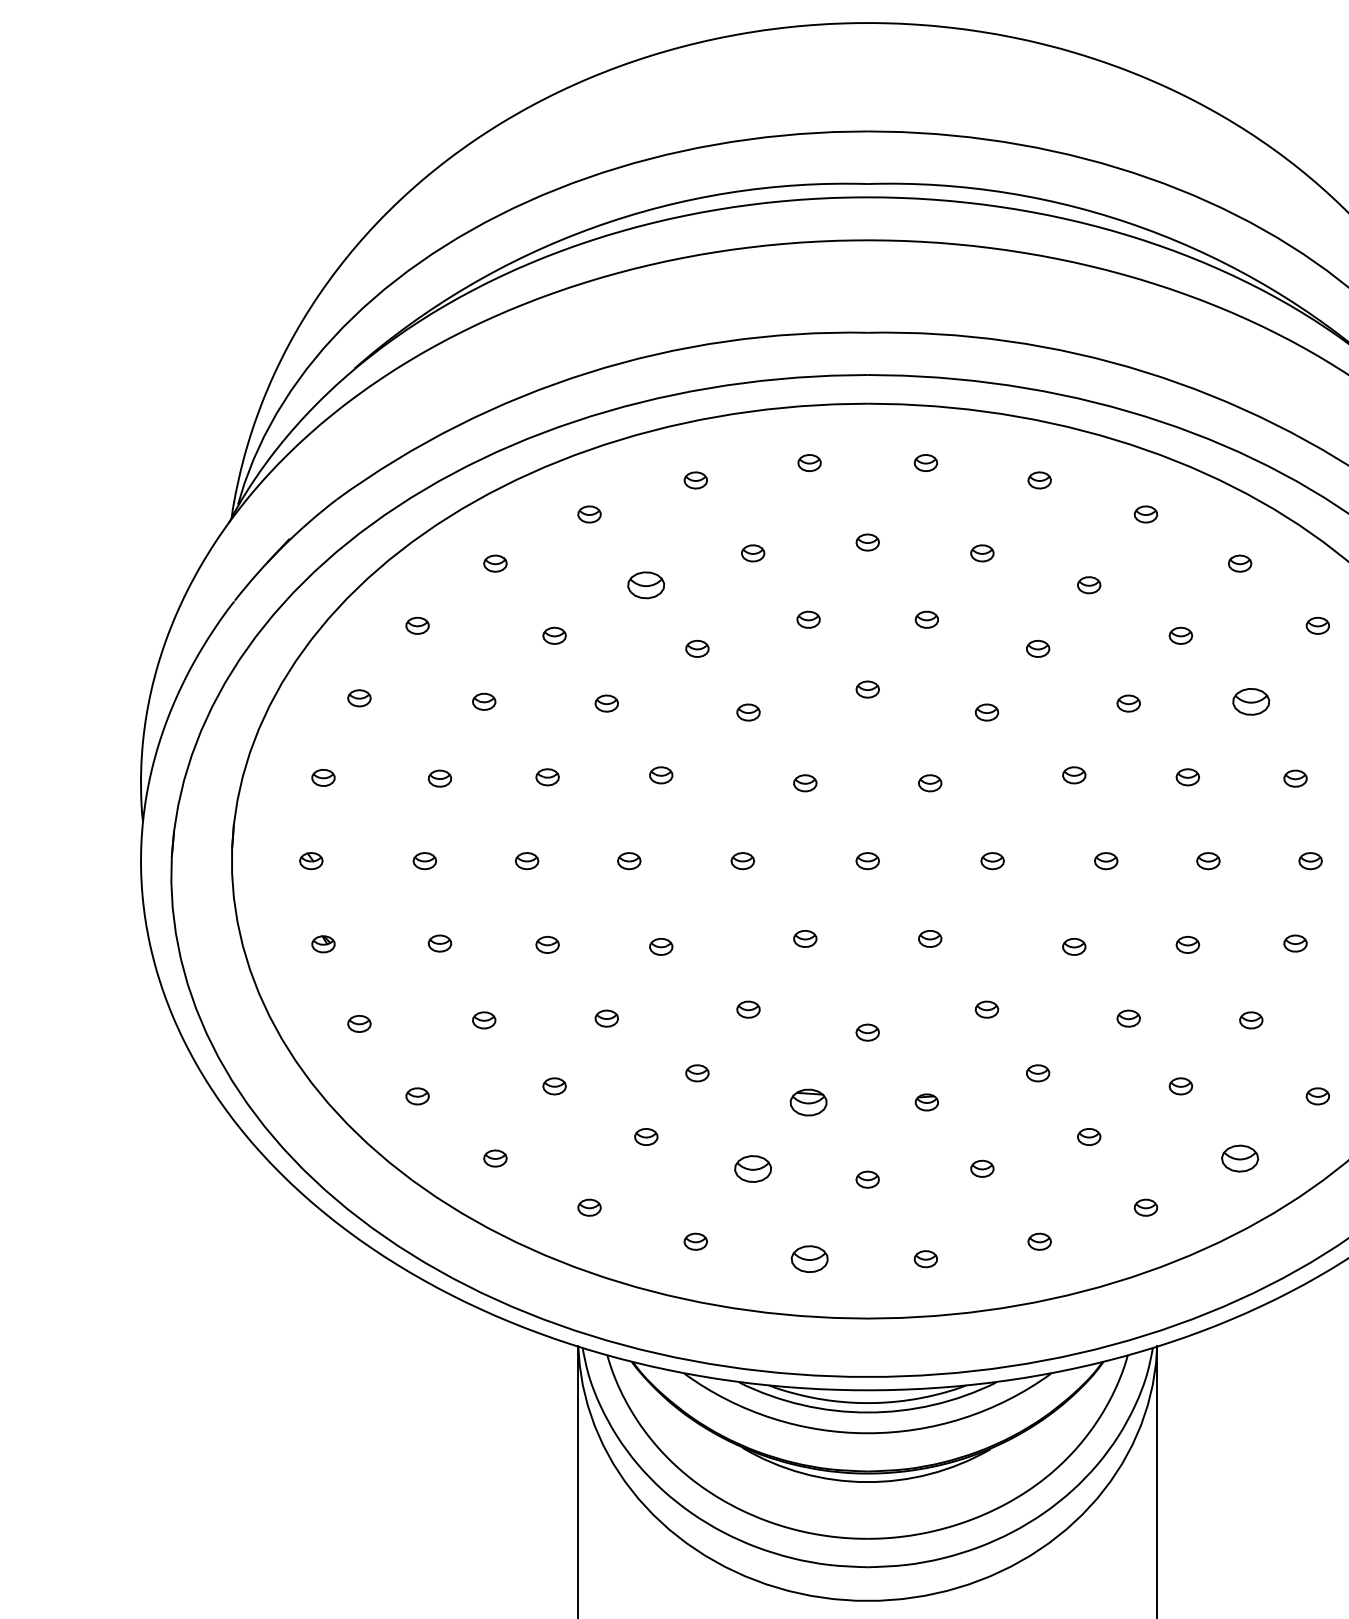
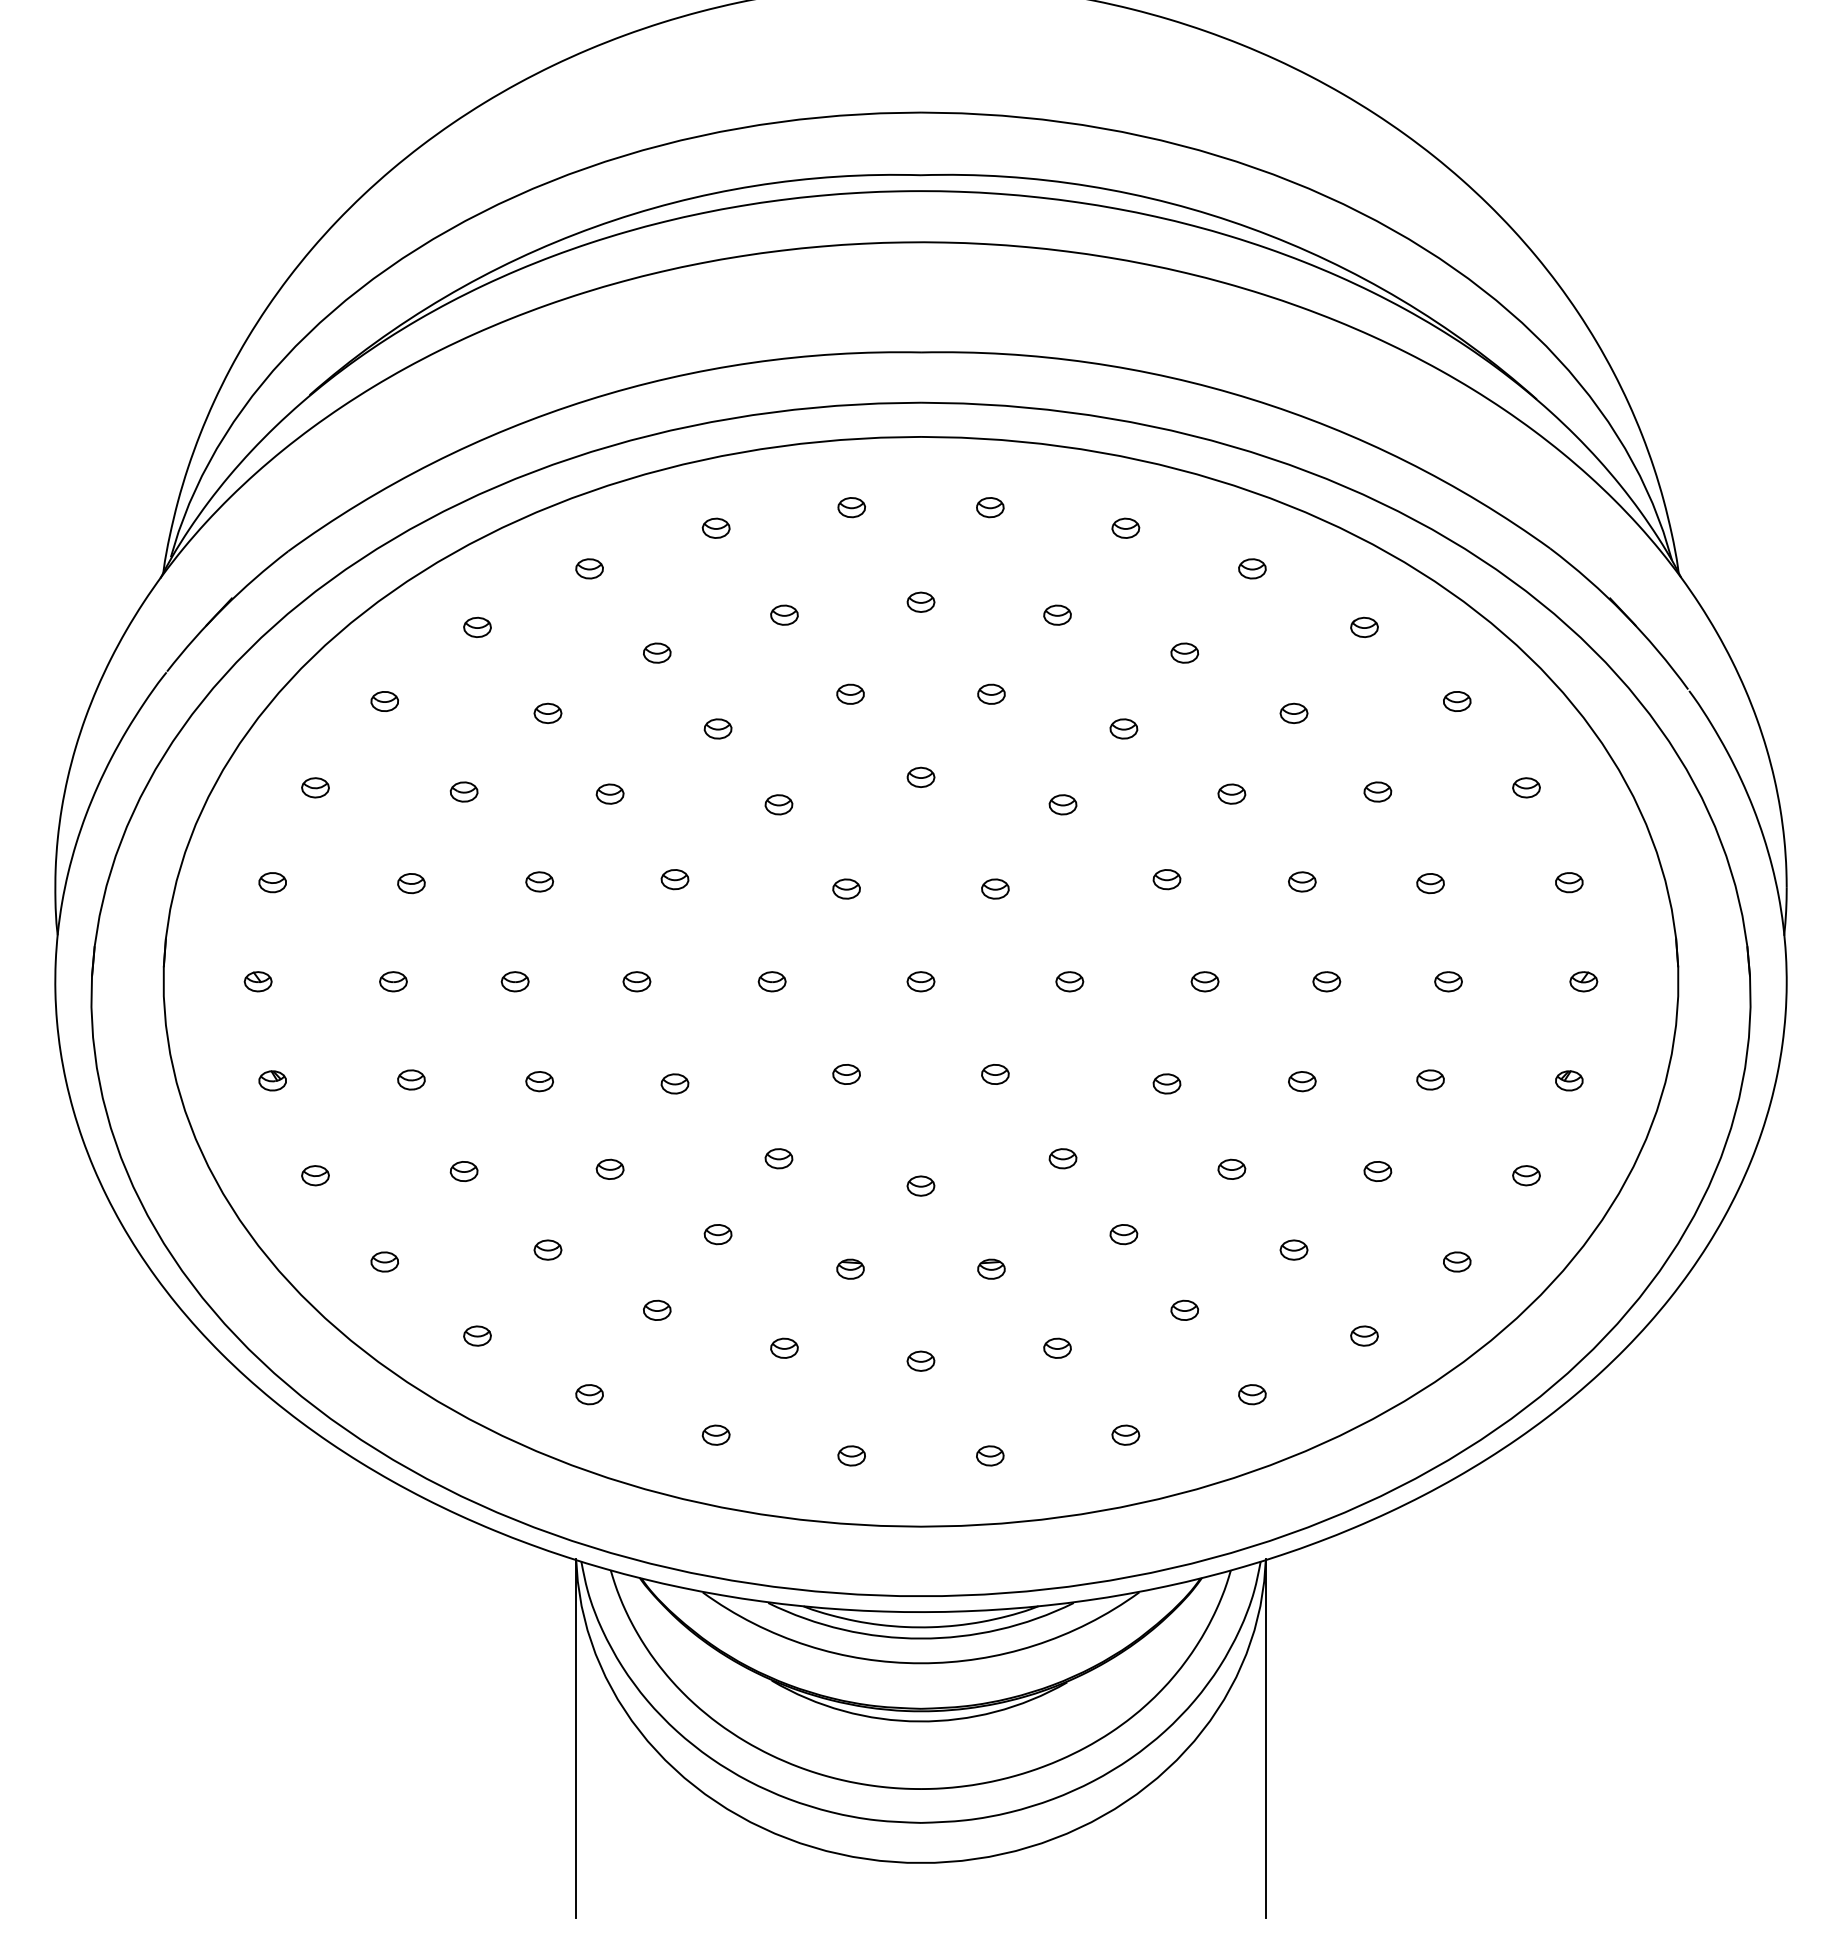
part: (646, 584) -> (657, 652), size x0.62
part: (1250, 701) -> (1377, 791), size x0.62
part: (808, 1101) -> (850, 1268), size x0.62
part: (1240, 1158) -> (1364, 1335), size x0.62
part: (753, 1168) -> (784, 1347), size x0.62
part: (809, 1258) -> (851, 1455), size x0.62

